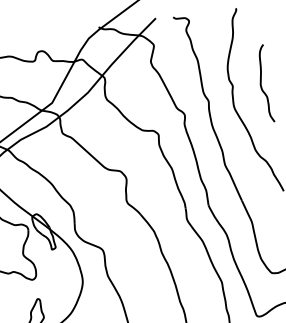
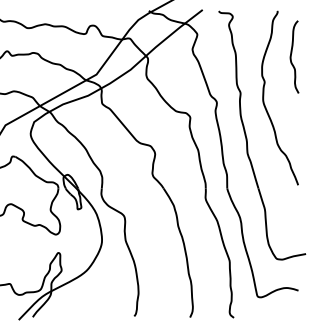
curve: (261, 83) -> (291, 56), moved

